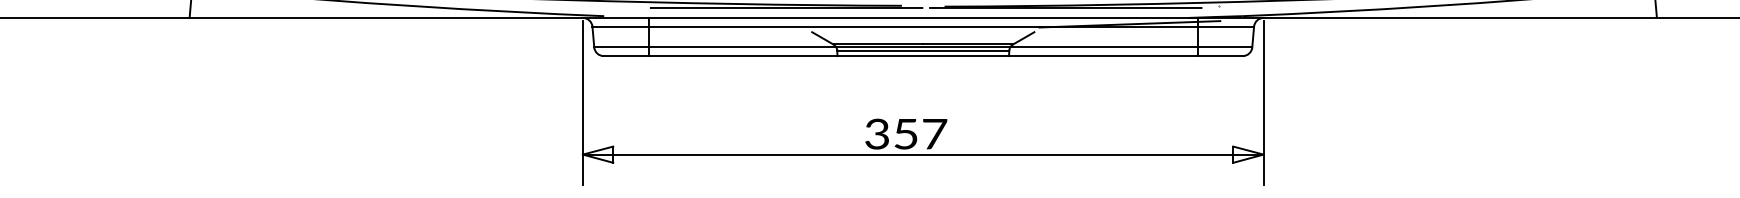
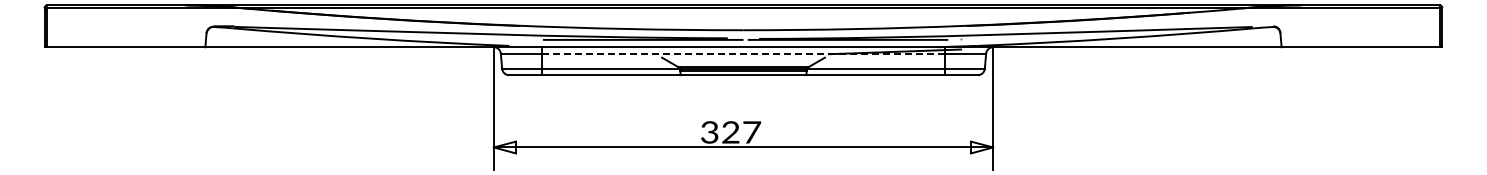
line: (923, 26) -> (743, 53), solid -> dashed
text: (905, 134) -> (730, 132), 357 -> 327

